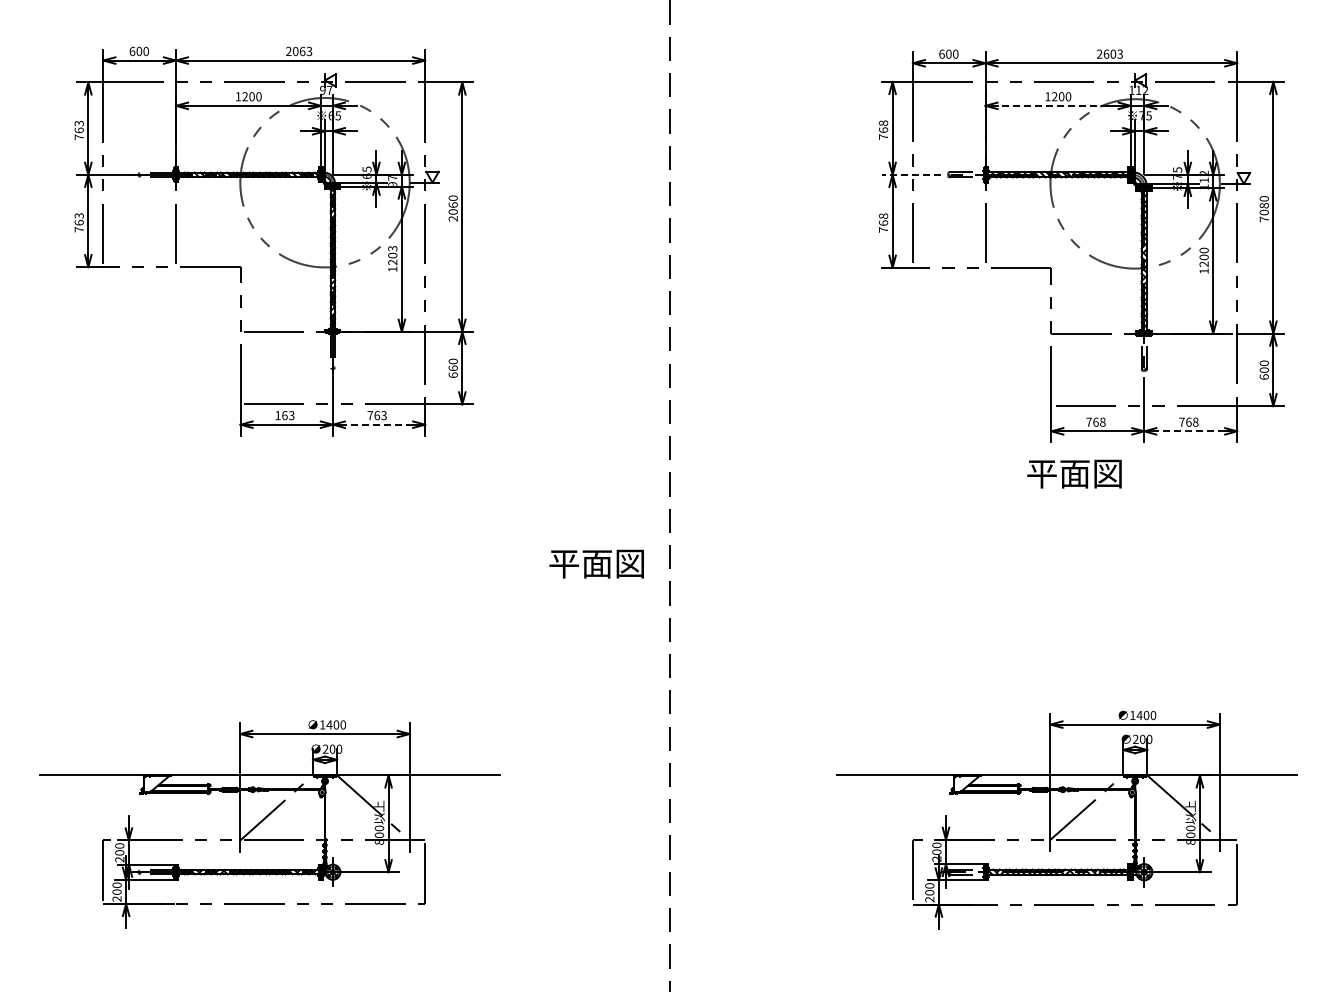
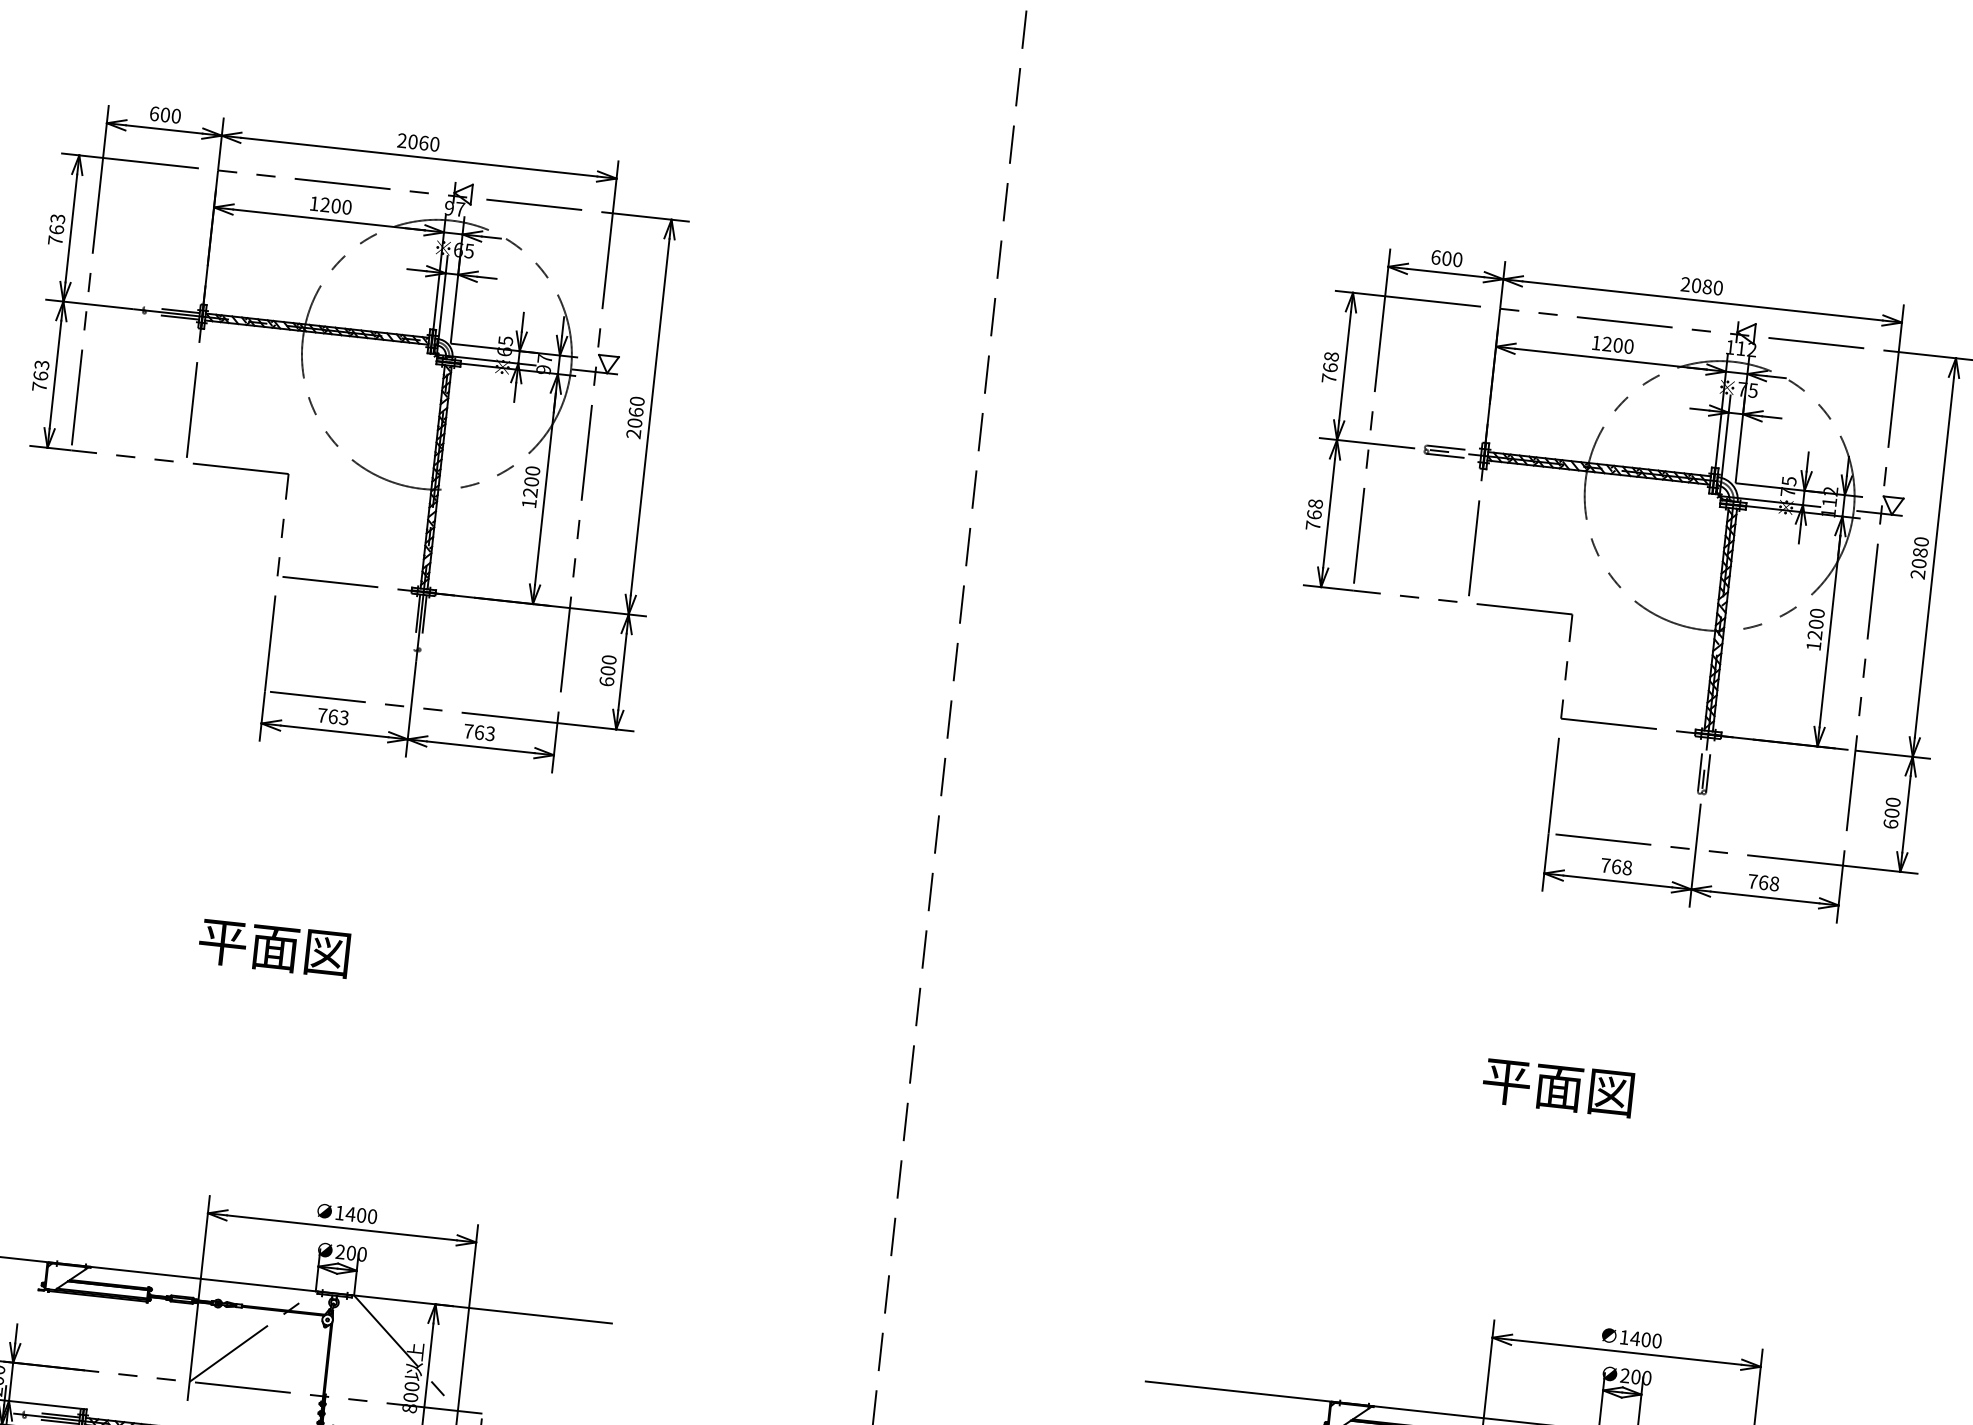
text: (309, 51) -> (434, 144), 2063 -> 2060
text: (1113, 53) -> (1707, 285), 2603 -> 2080
line: (1058, 105) -> (1611, 358), dashed -> solid
line: (911, 174) -> (1367, 442), dashed -> solid
text: (1263, 219) -> (1916, 574), 7080 -> 2080
text: (392, 248) -> (532, 470), 1203 -> 1200
text: (452, 368) -> (606, 670), 660 -> 600
text: (277, 415) -> (321, 715), 163 -> 763
line: (378, 424) -> (479, 746), dashed -> solid
line: (1190, 431) -> (1764, 897), dashed -> solid
text: (1074, 473) -> (1558, 1086), moved
text: (596, 563) -> (273, 947), moved

